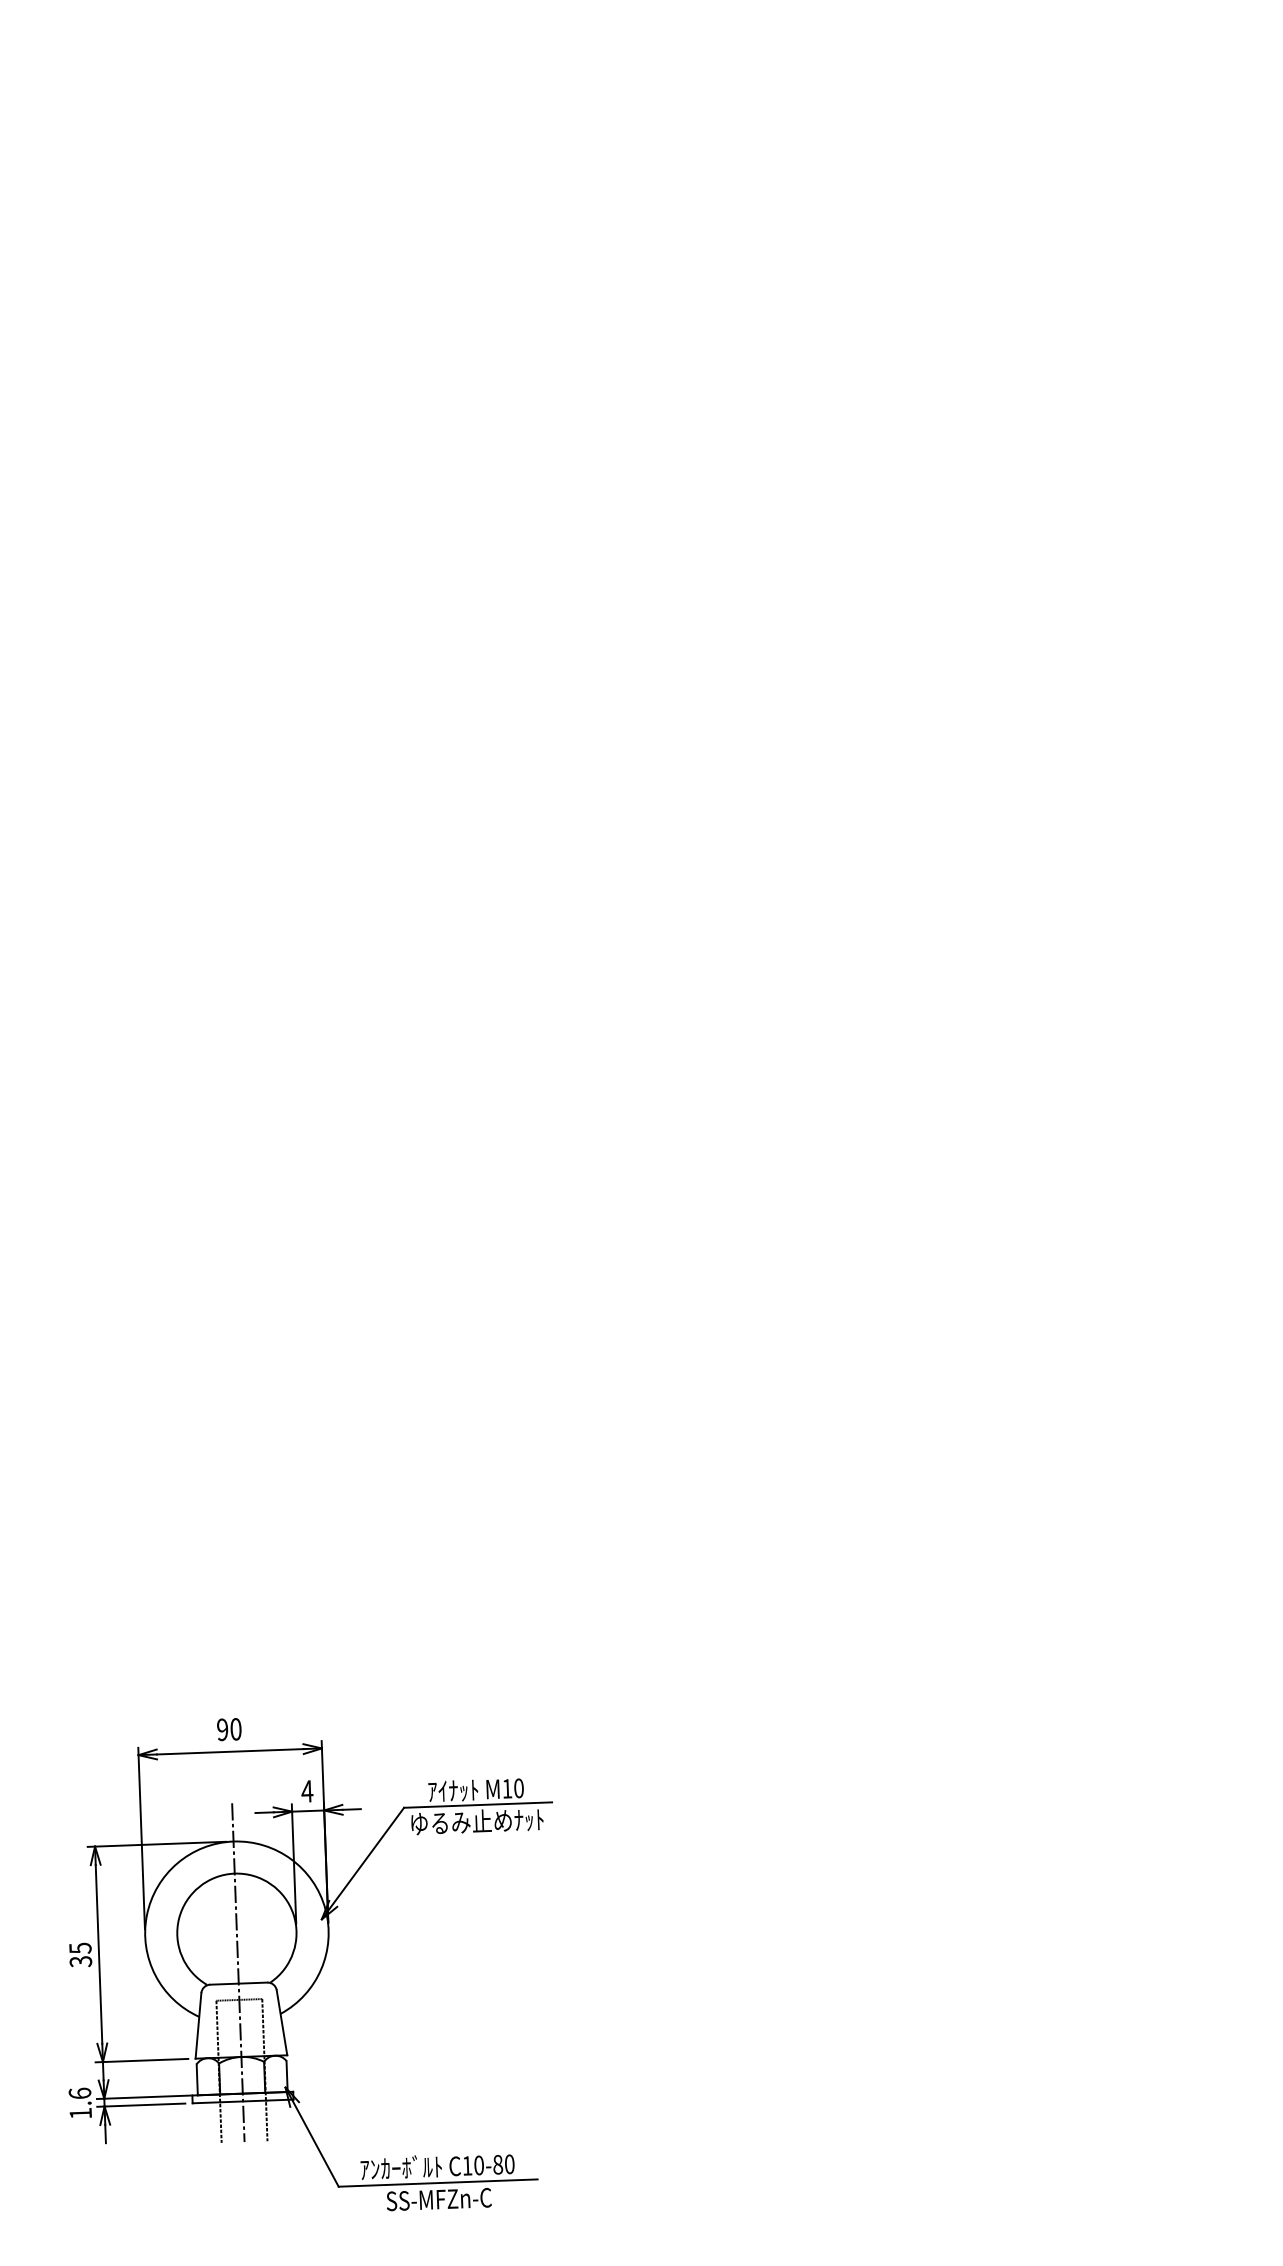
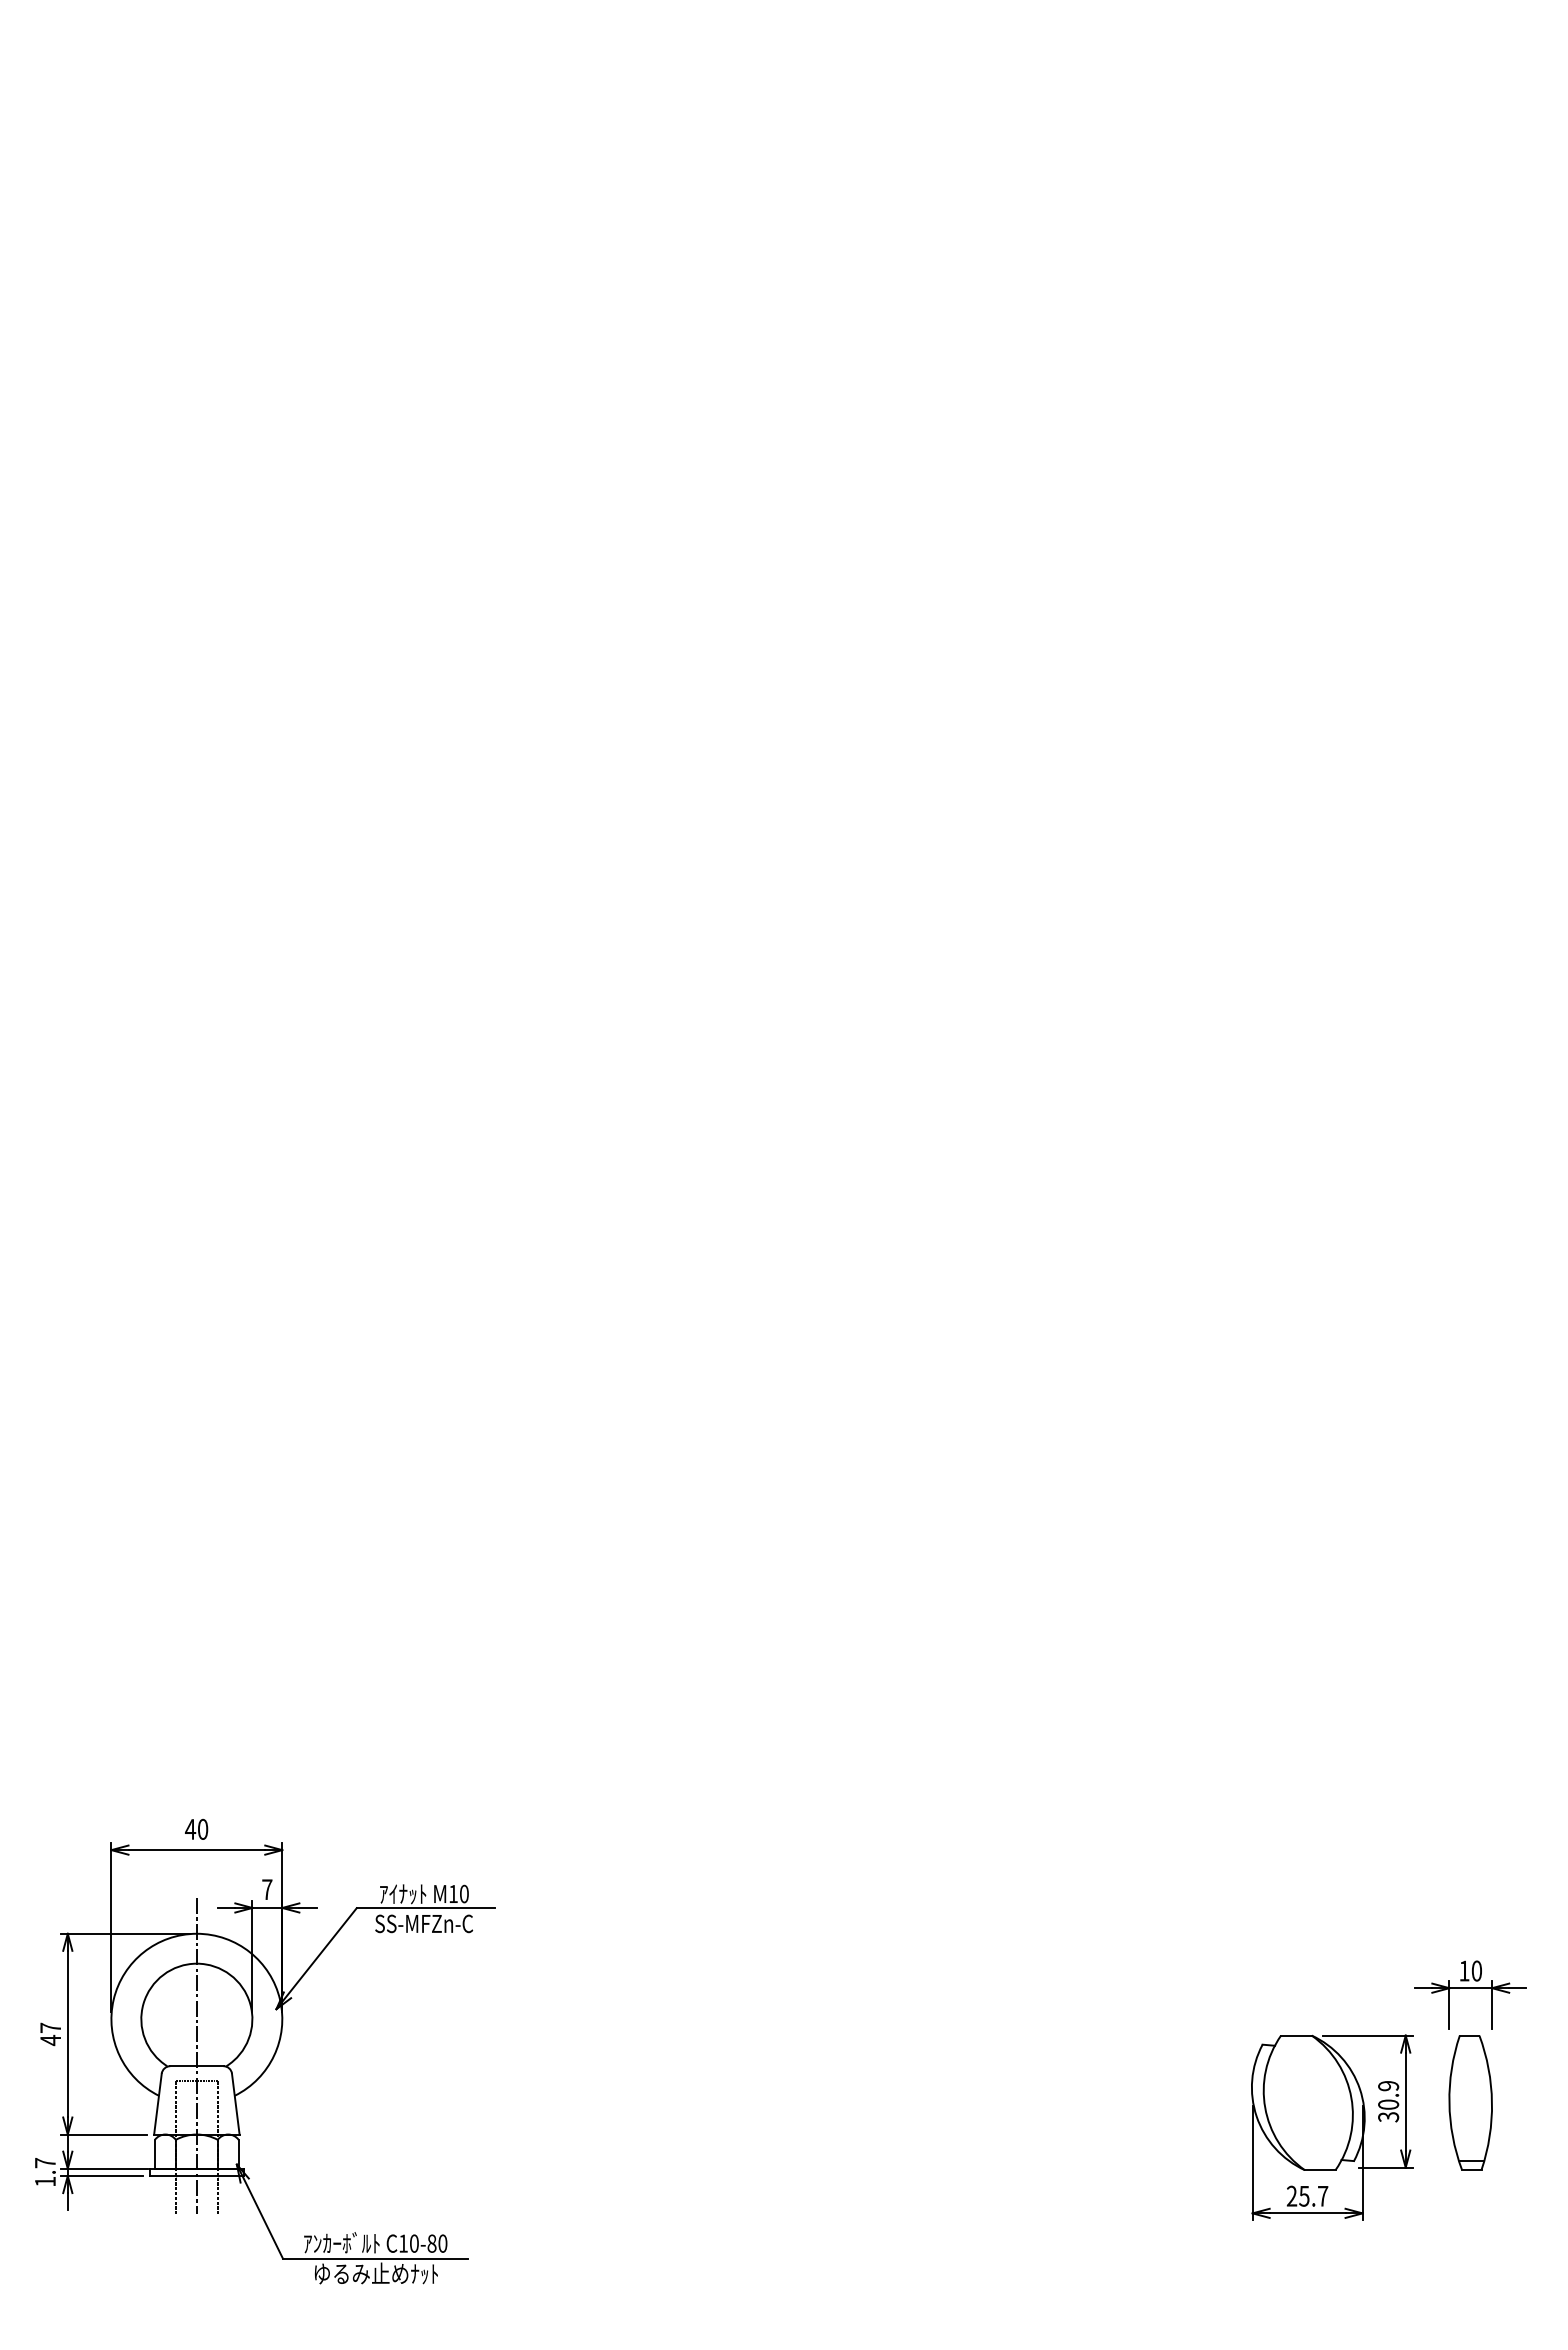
text: (222, 1728) -> (190, 1828), 90 -> 40
text: (306, 1791) -> (266, 1889), 4 -> 7
text: (477, 1821) -> (424, 1923), ゆるみ止めﾅｯﾄ -> SS-MFZn-C
text: (80, 1955) -> (50, 2034), 35 -> 47
text: (79, 2092) -> (44, 2162), 1.6 -> 1.7
text: (438, 2199) -> (375, 2273), SS-MFZn-C -> ゆるみ止めﾅｯﾄ

